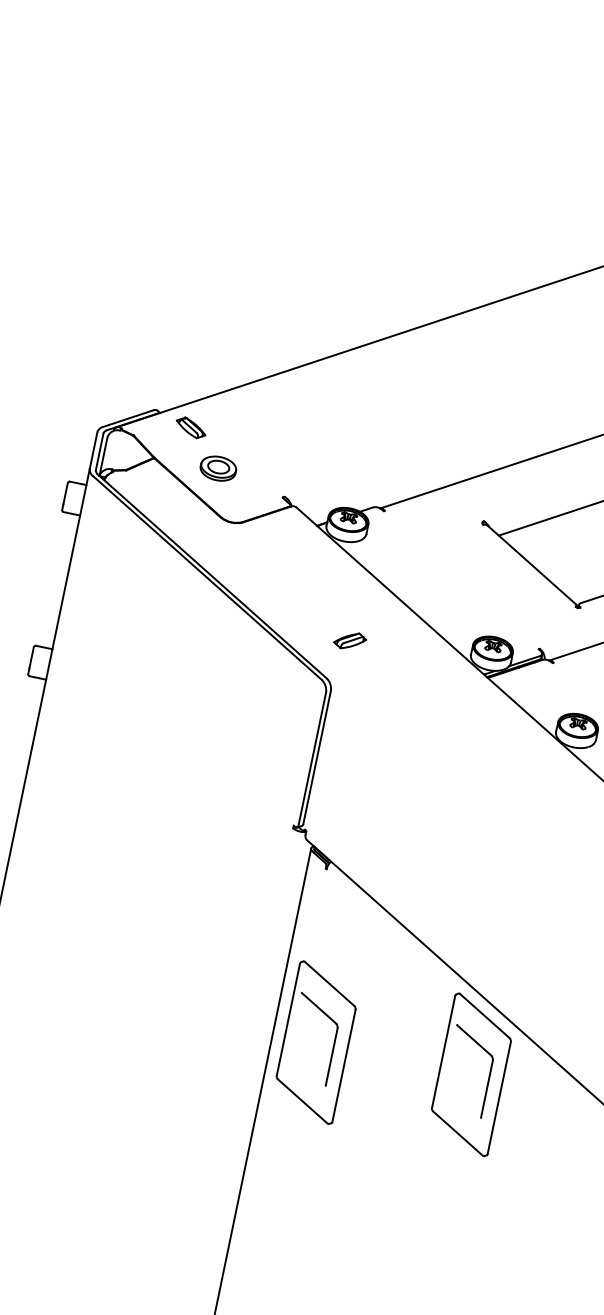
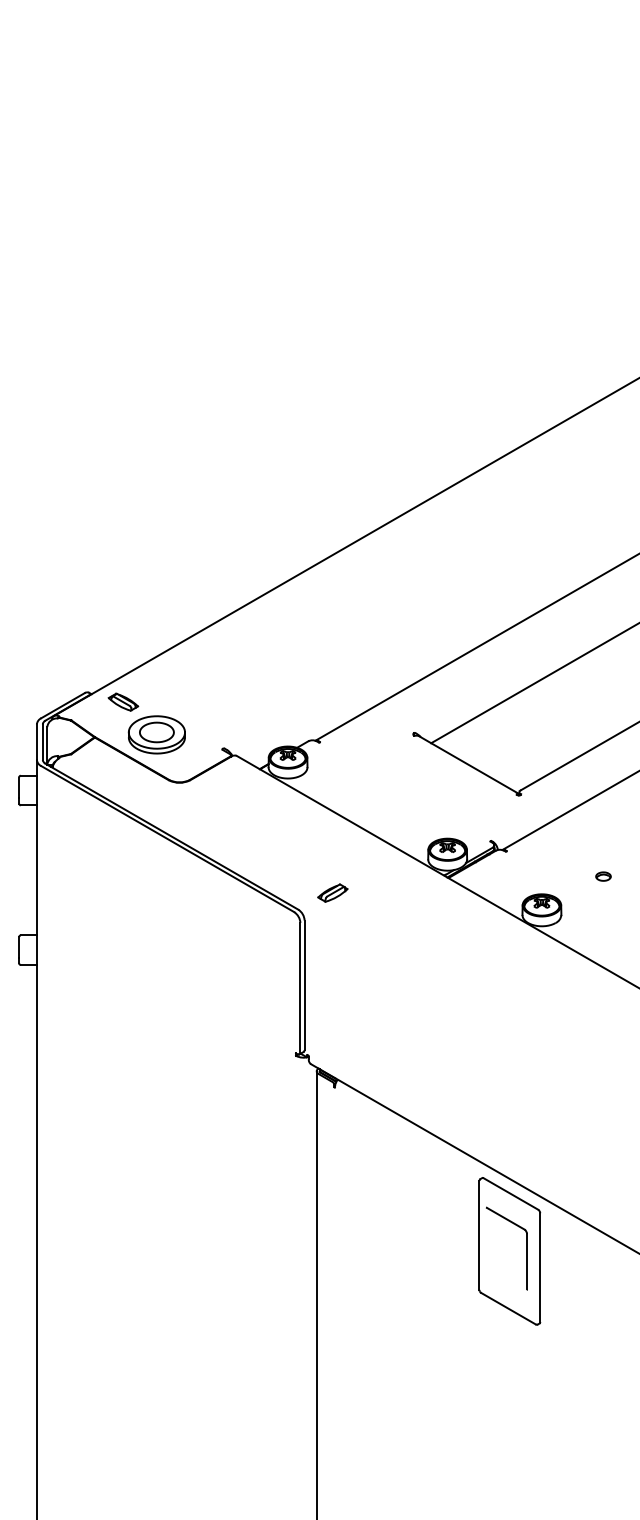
part: (218, 468) -> (156, 734), size x1.67
part: (349, 640) -> (332, 892), moved
part: (315, 1042) -> (358, 1251), removed

